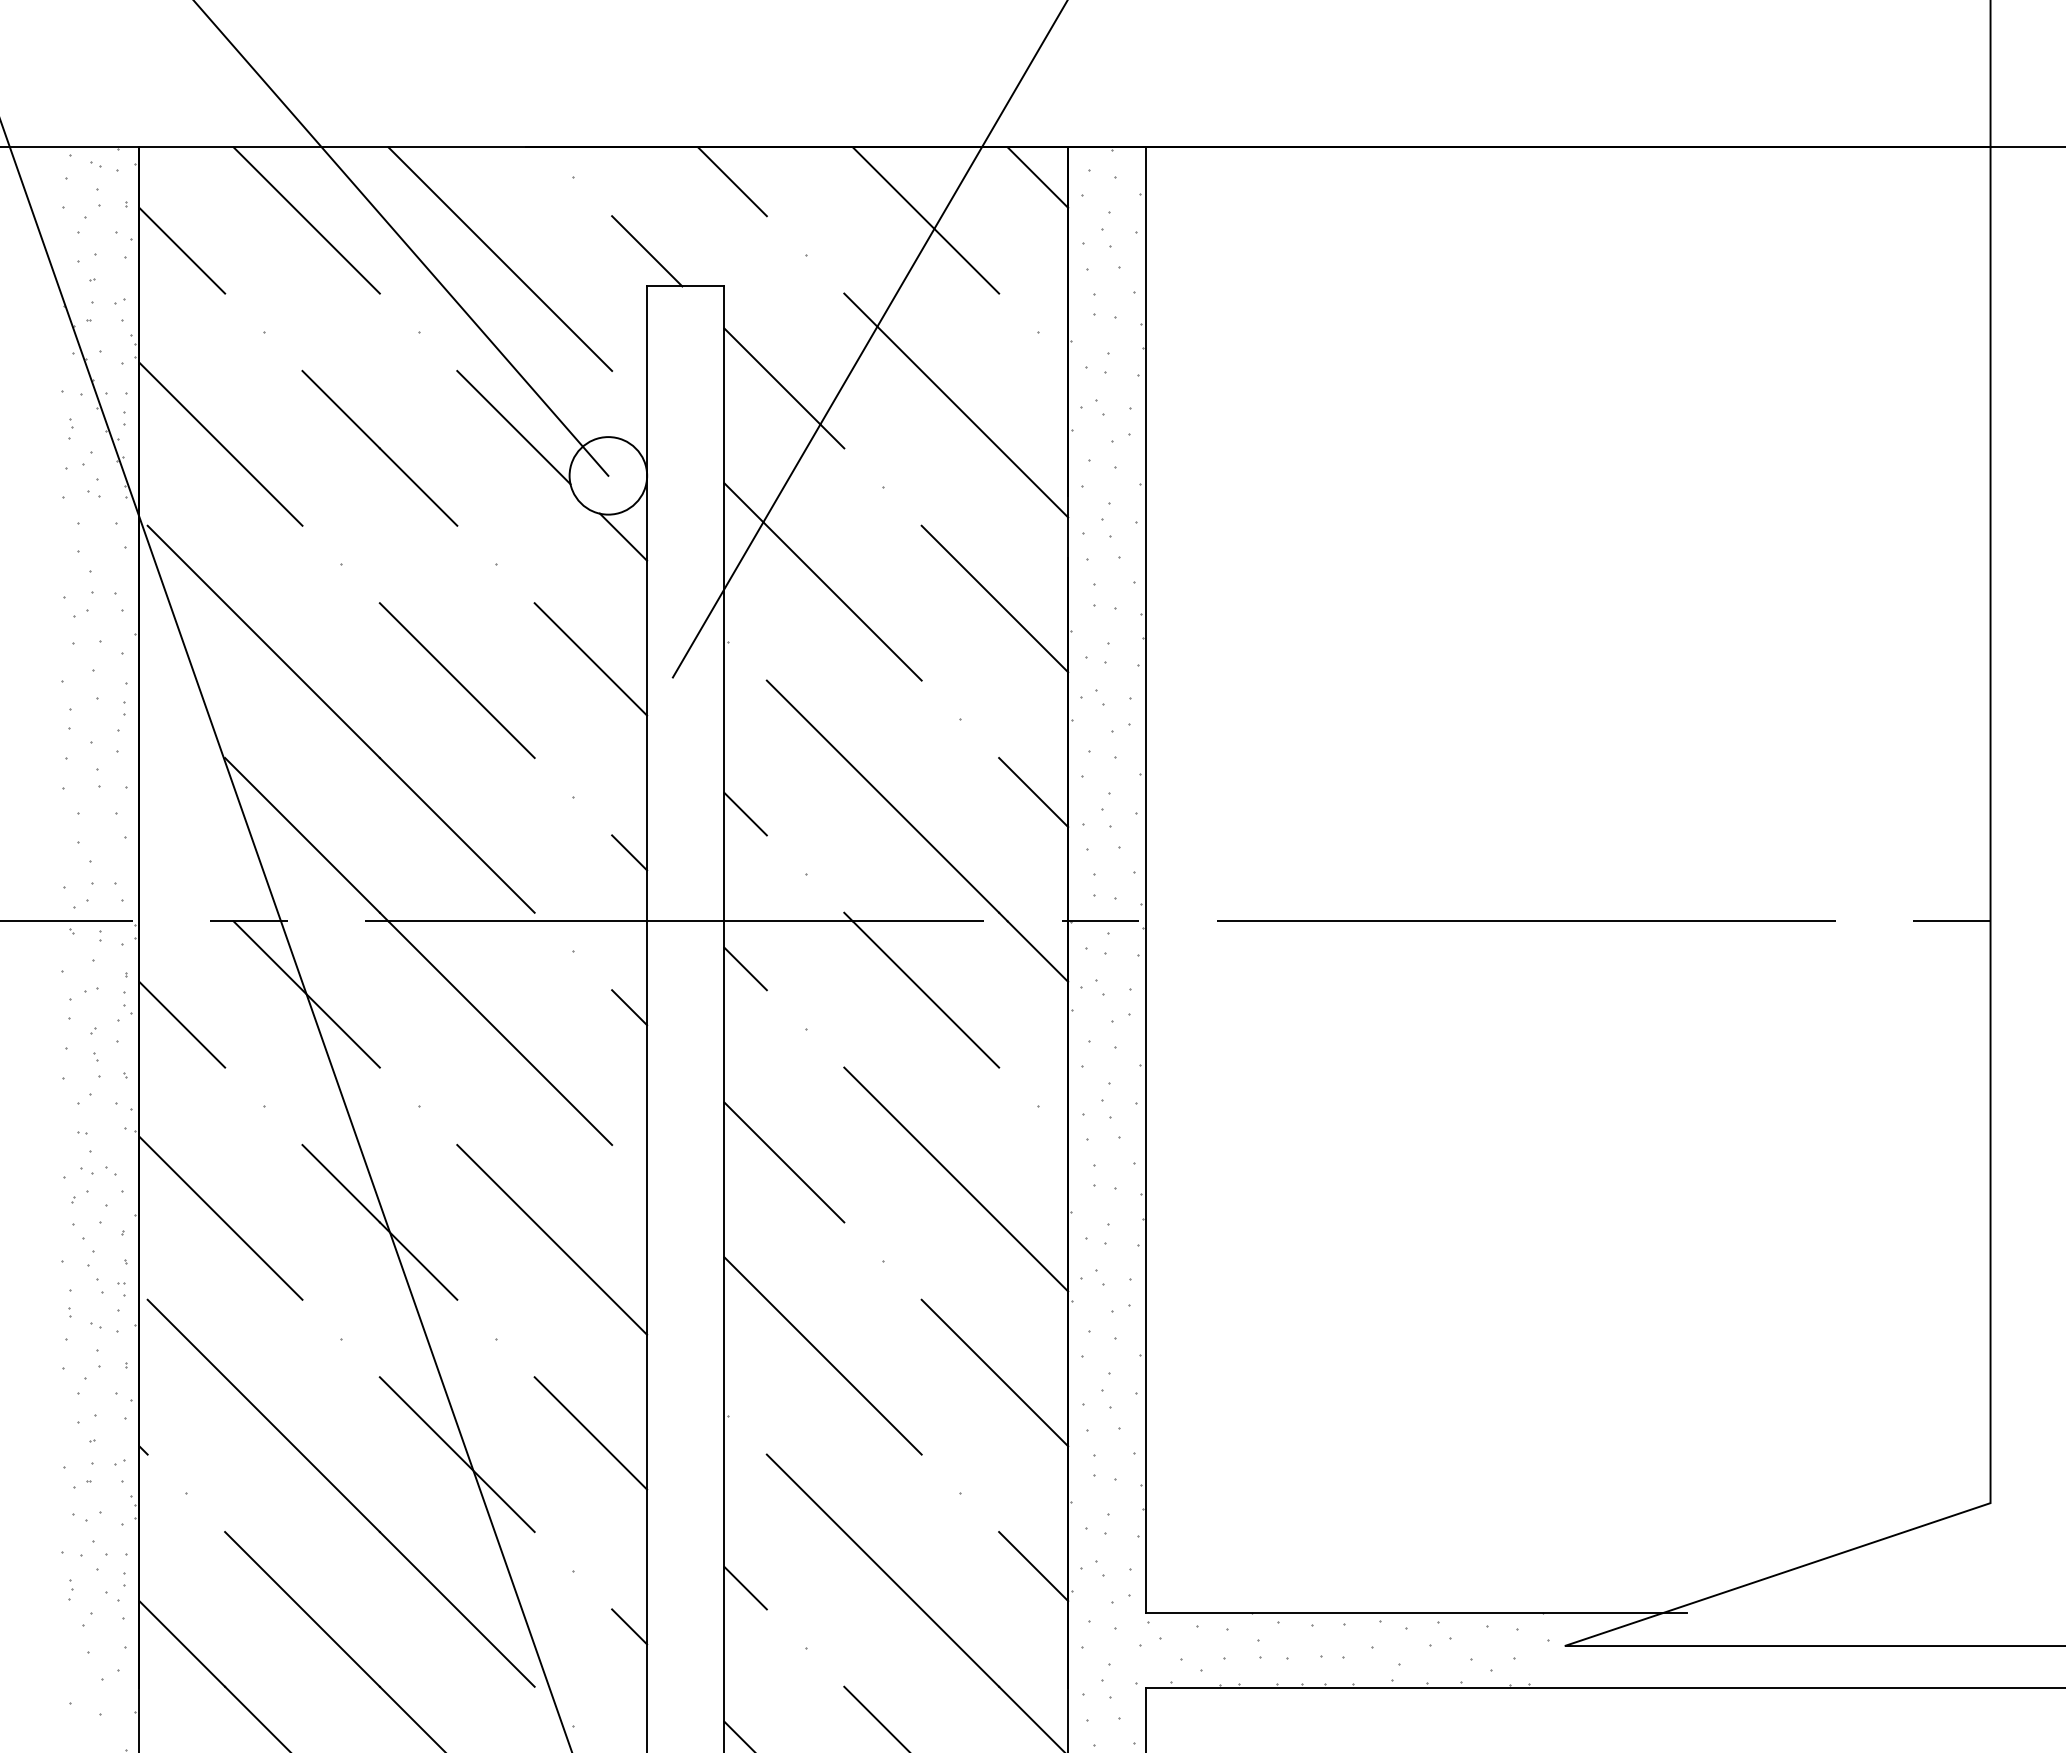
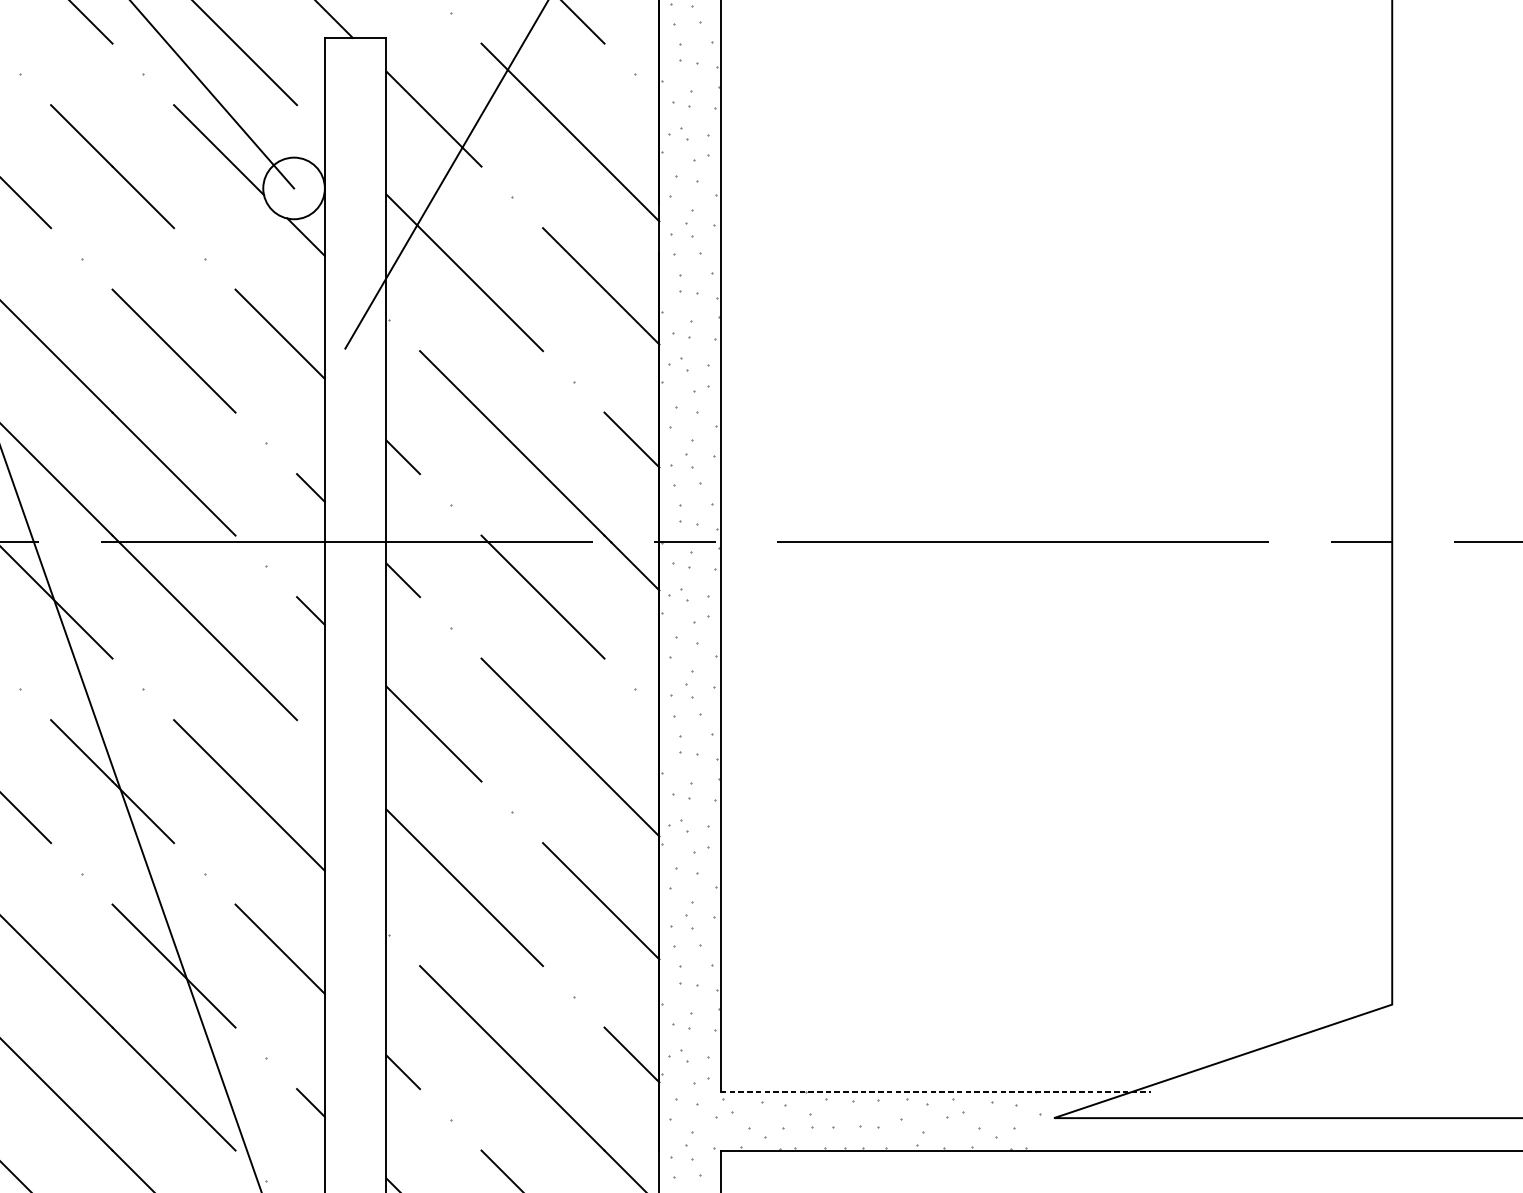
line: (1416, 1612) -> (936, 1091), solid -> dashed

